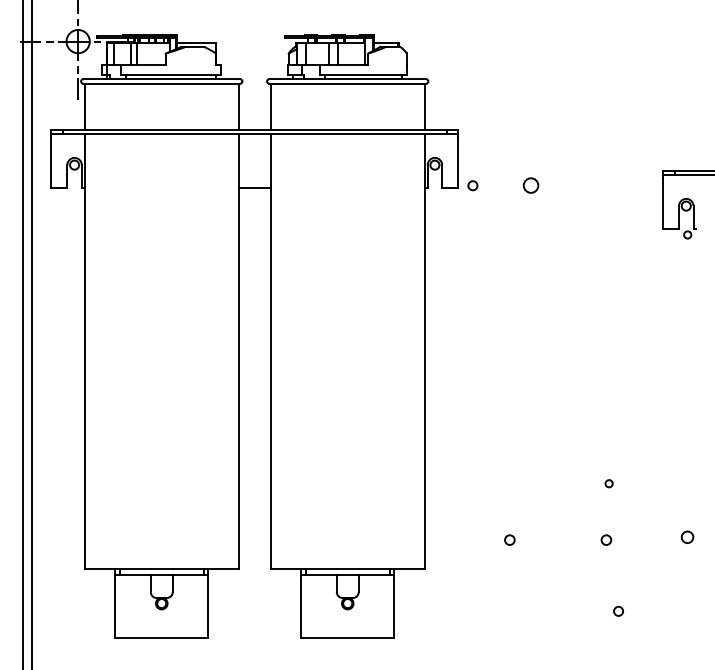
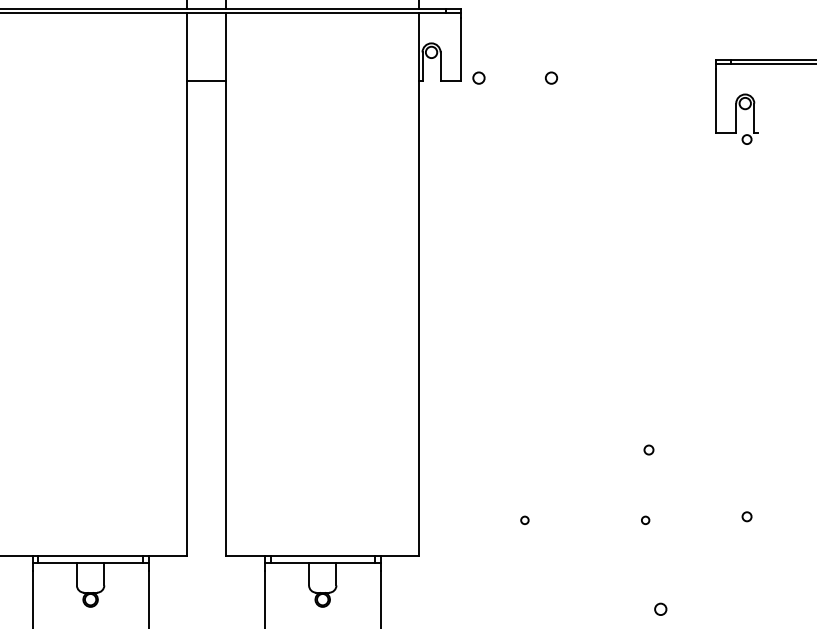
circle: (530, 185) -> (550, 77), size x0.62
circle: (687, 536) -> (746, 515), size x0.62
circle: (509, 539) -> (524, 519), size x0.62
circle: (606, 539) -> (645, 519), size x0.62

